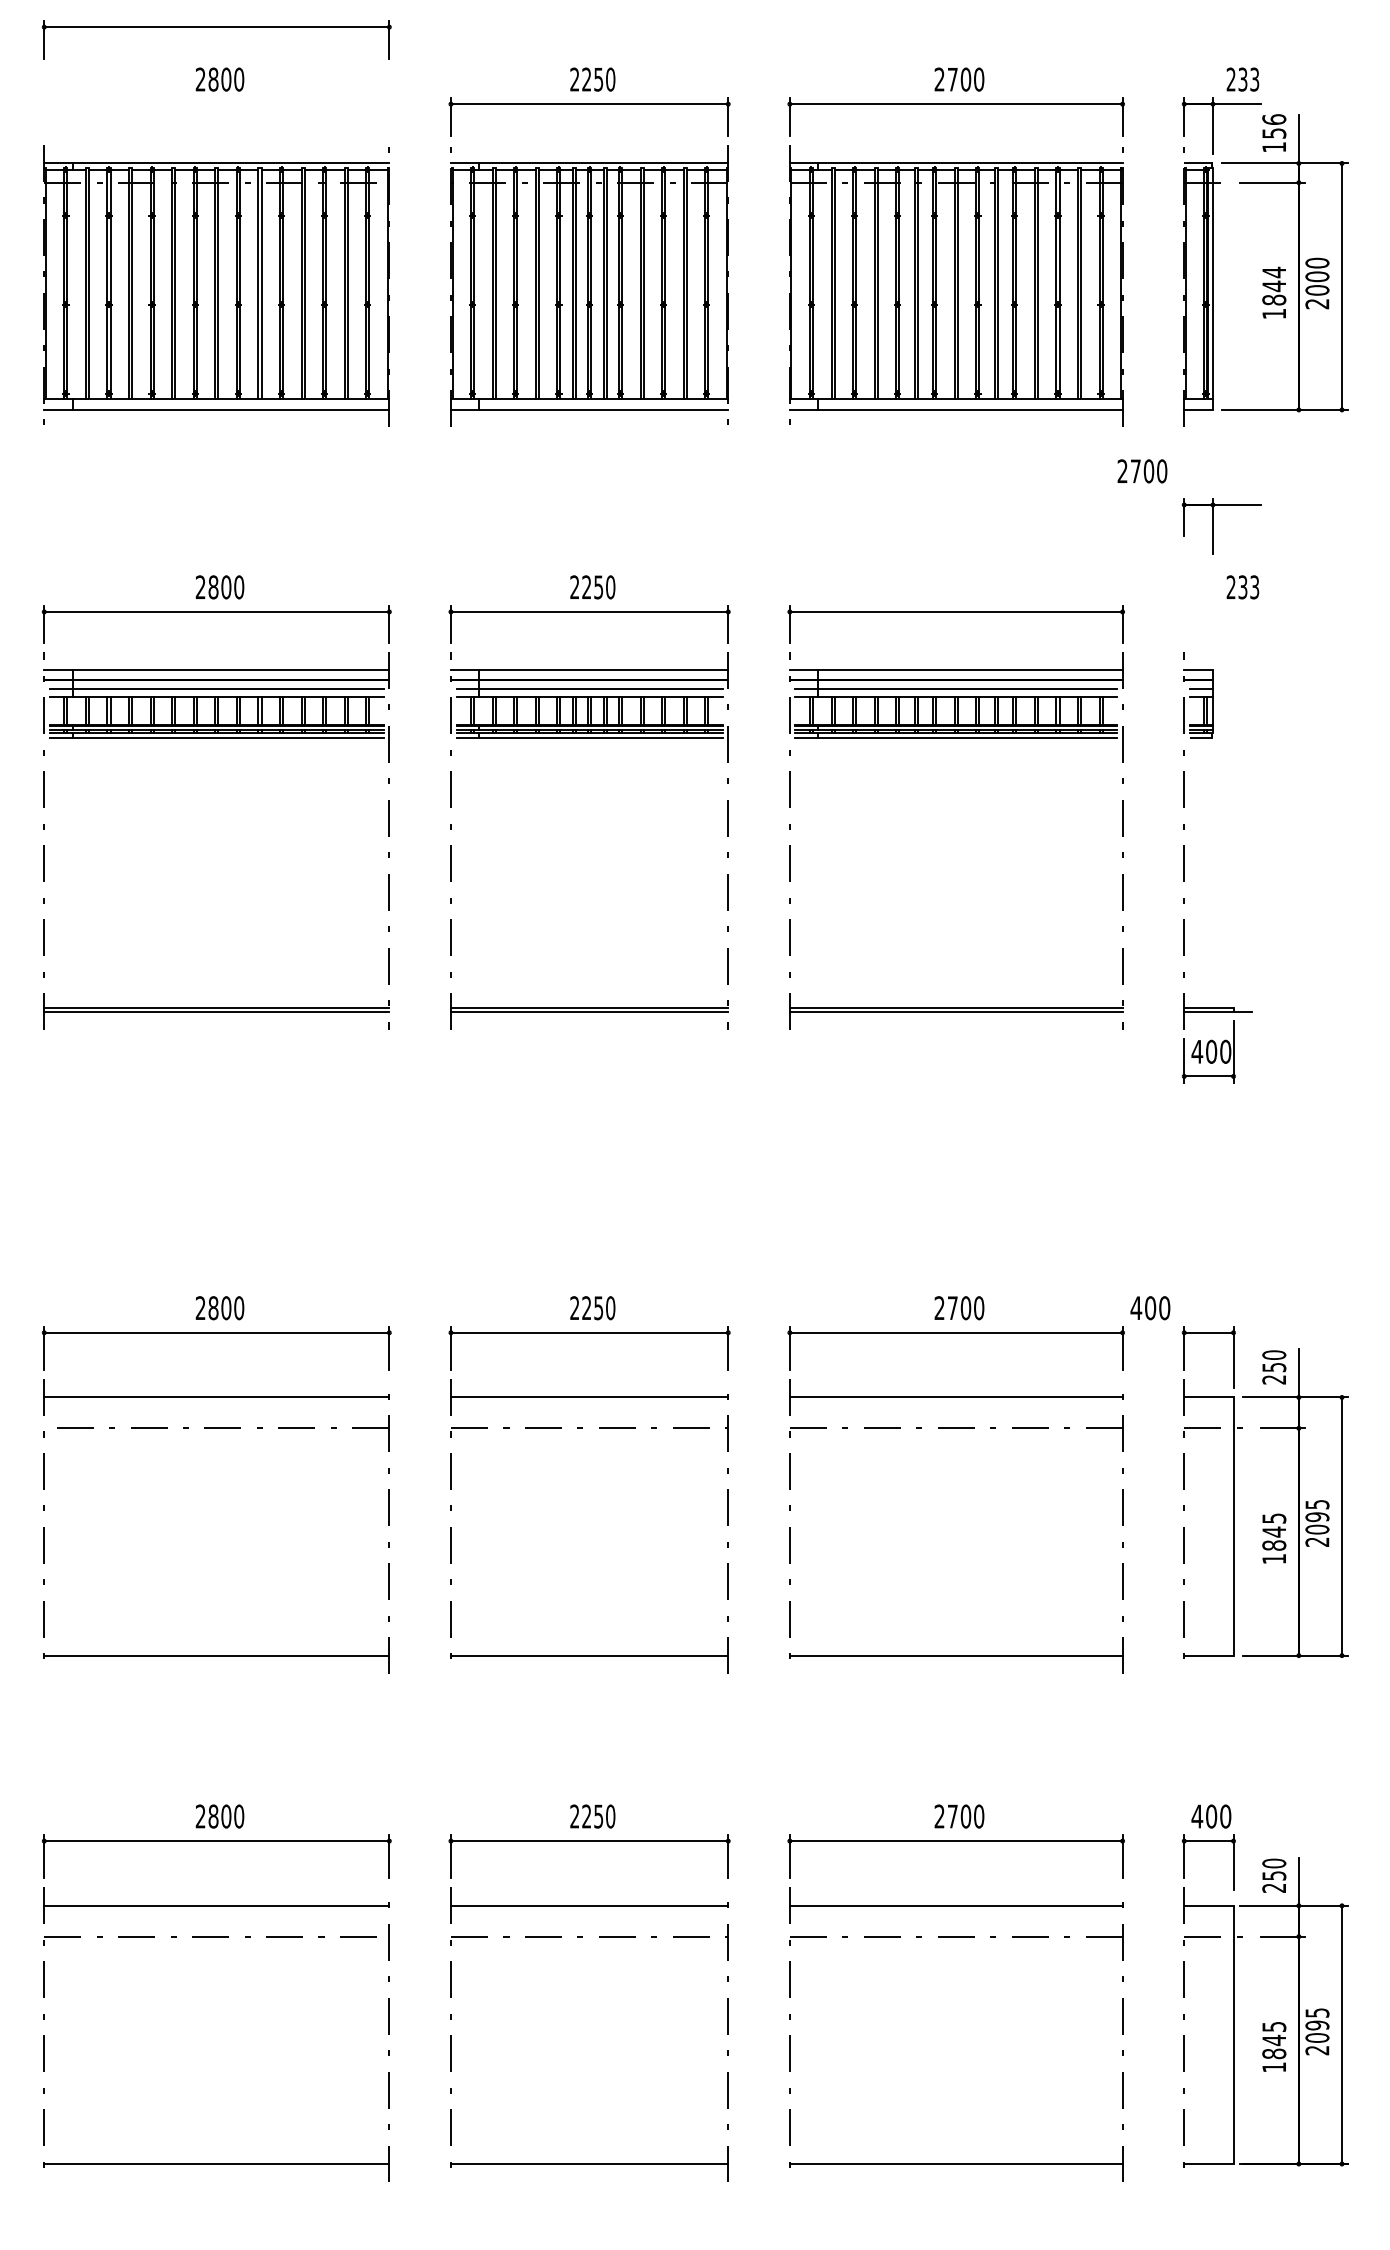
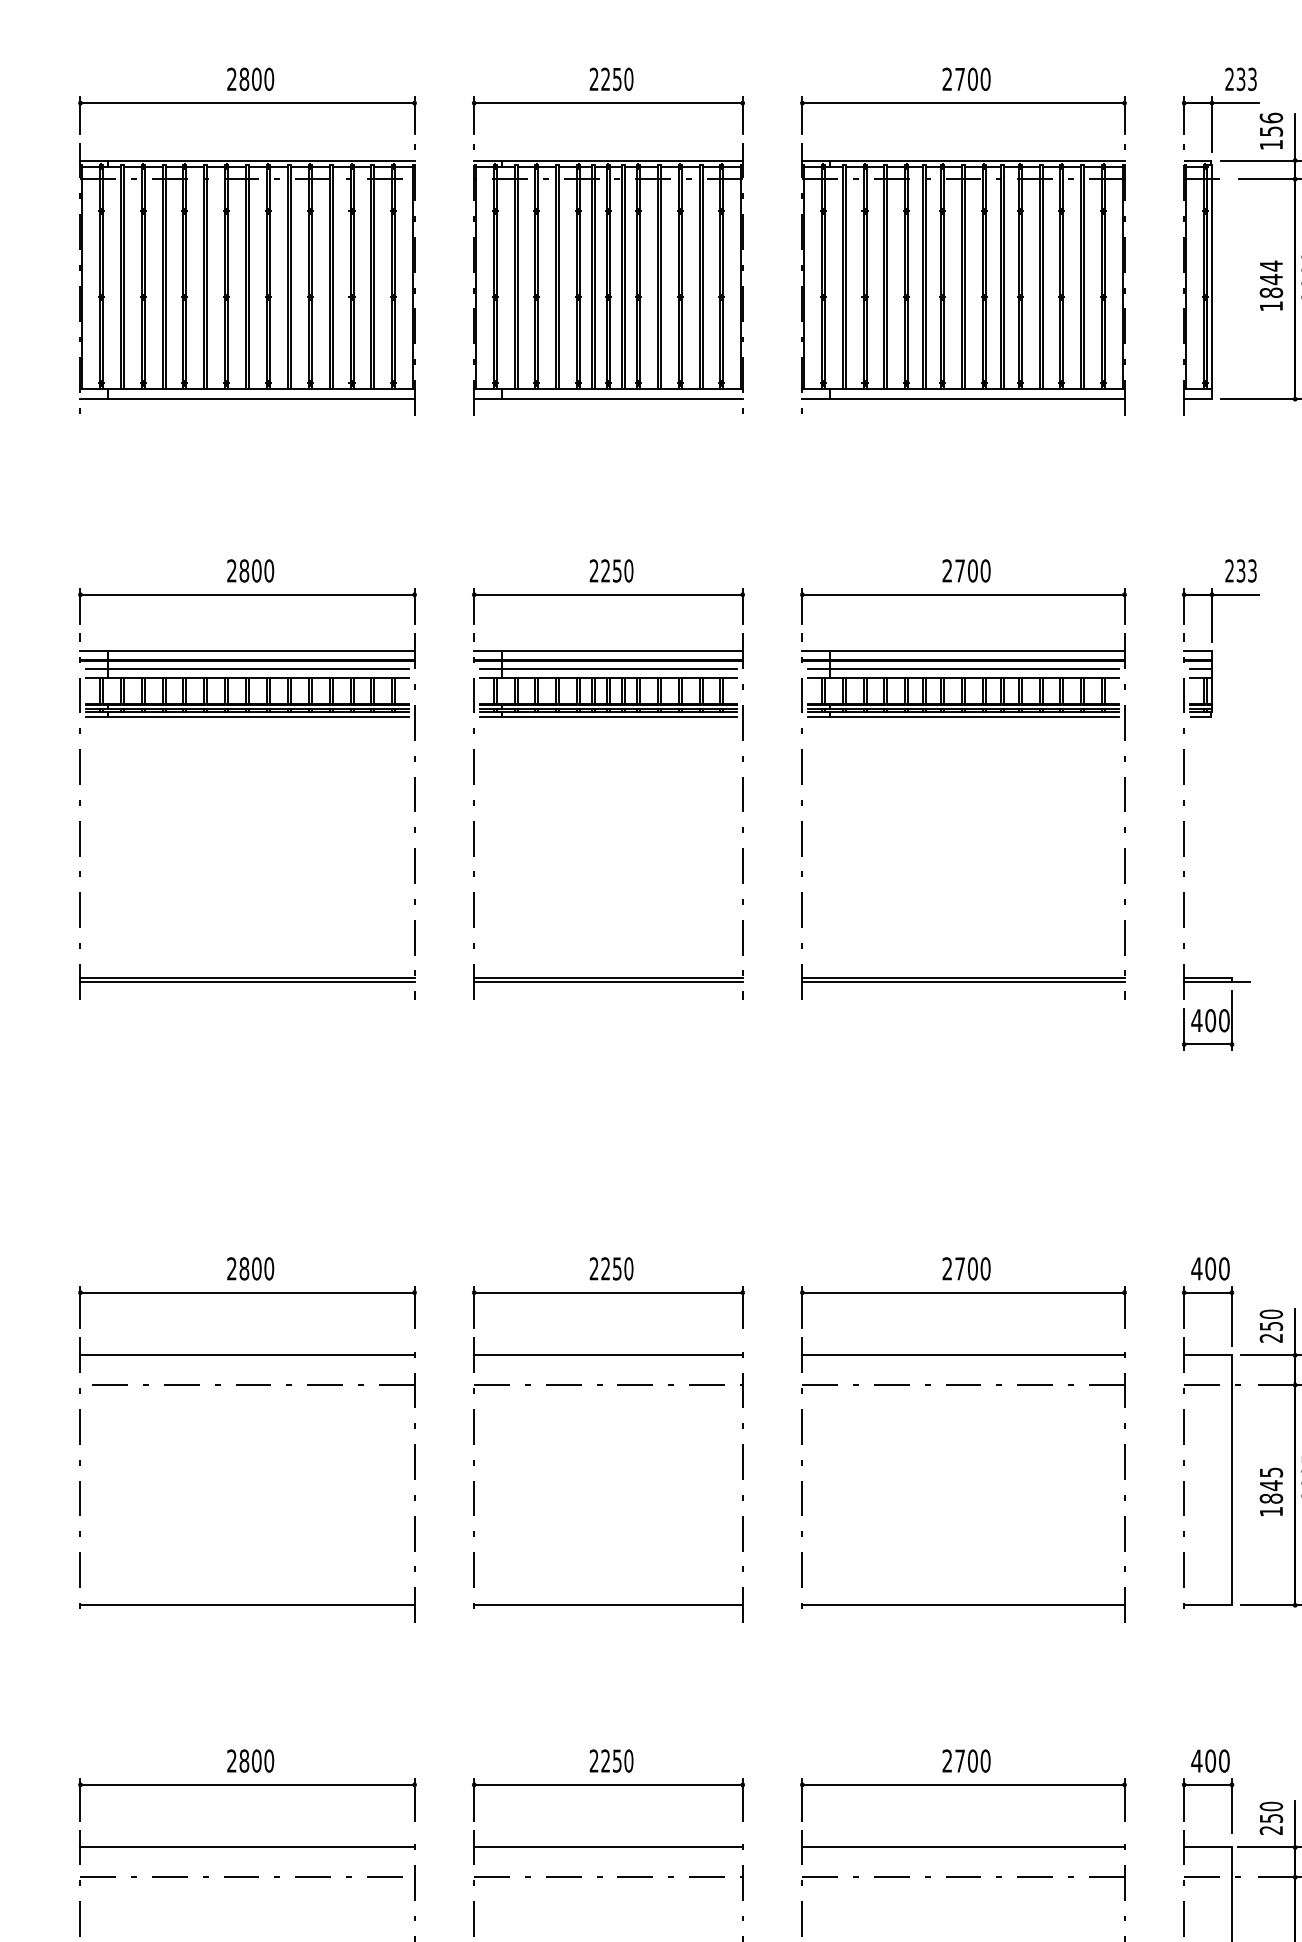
part: (216, 27) -> (247, 103), moved
text: (1142, 471) -> (966, 571), moved
part: (1213, 526) -> (1212, 615), moved
text: (1150, 1308) -> (1210, 1269), moved

